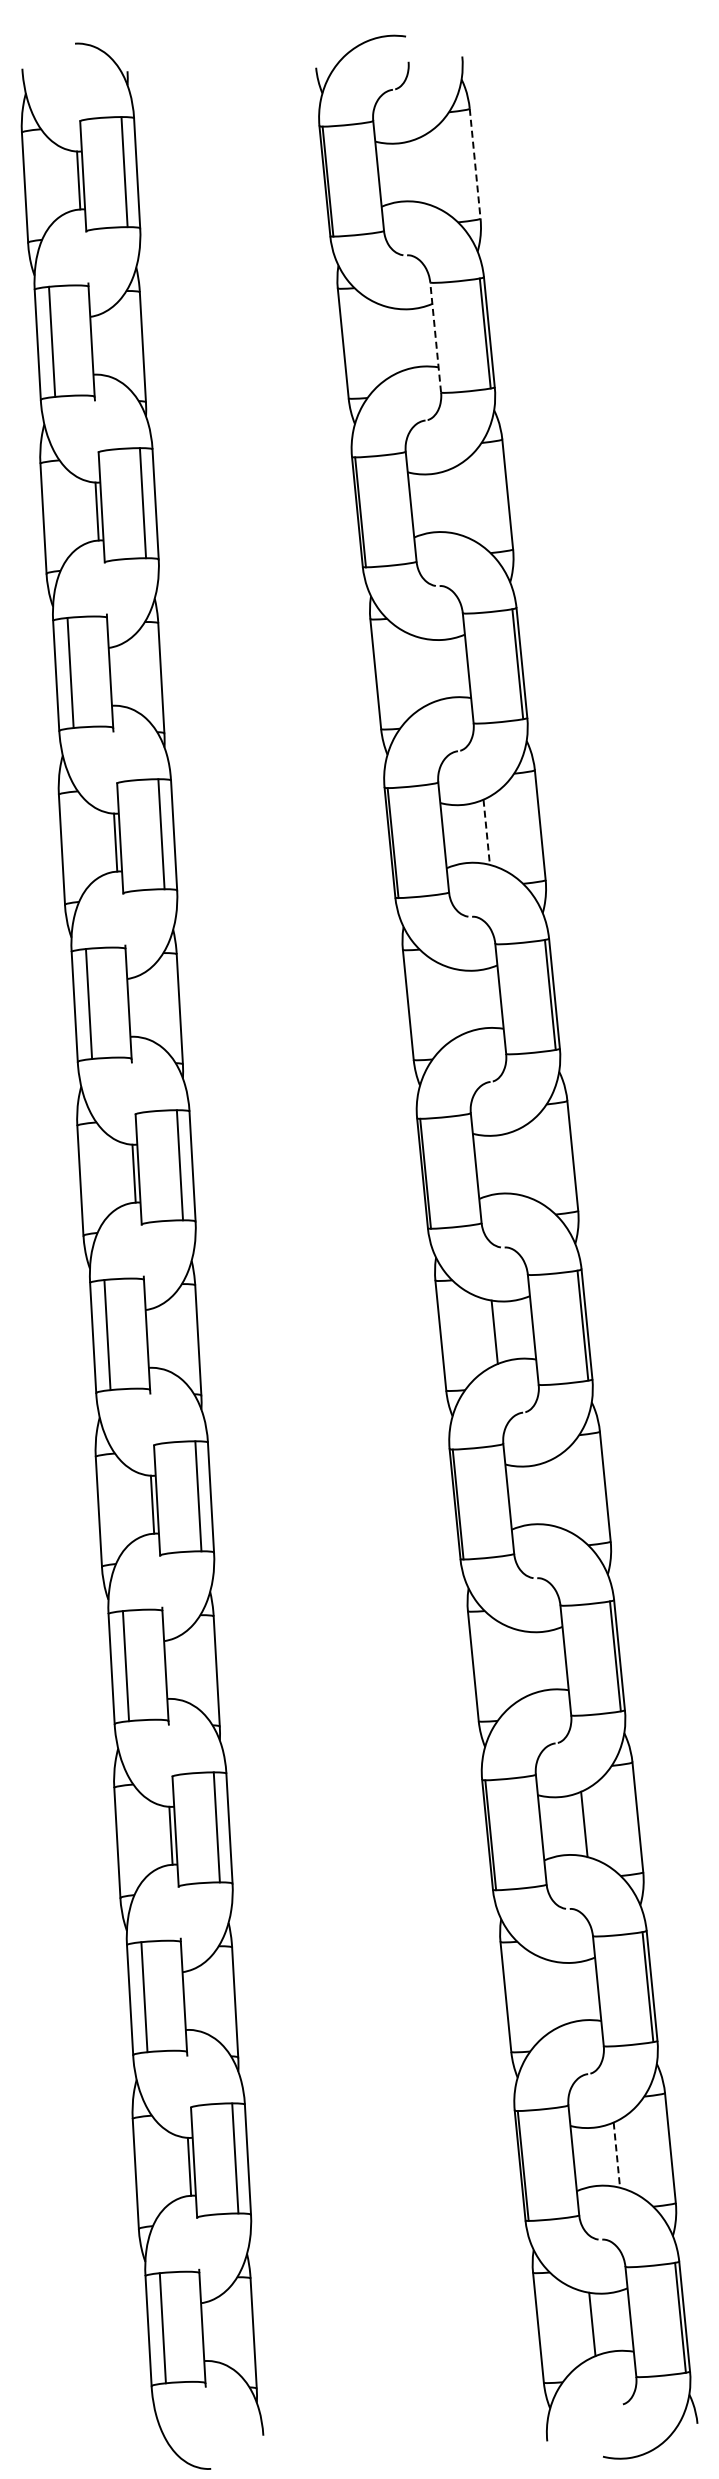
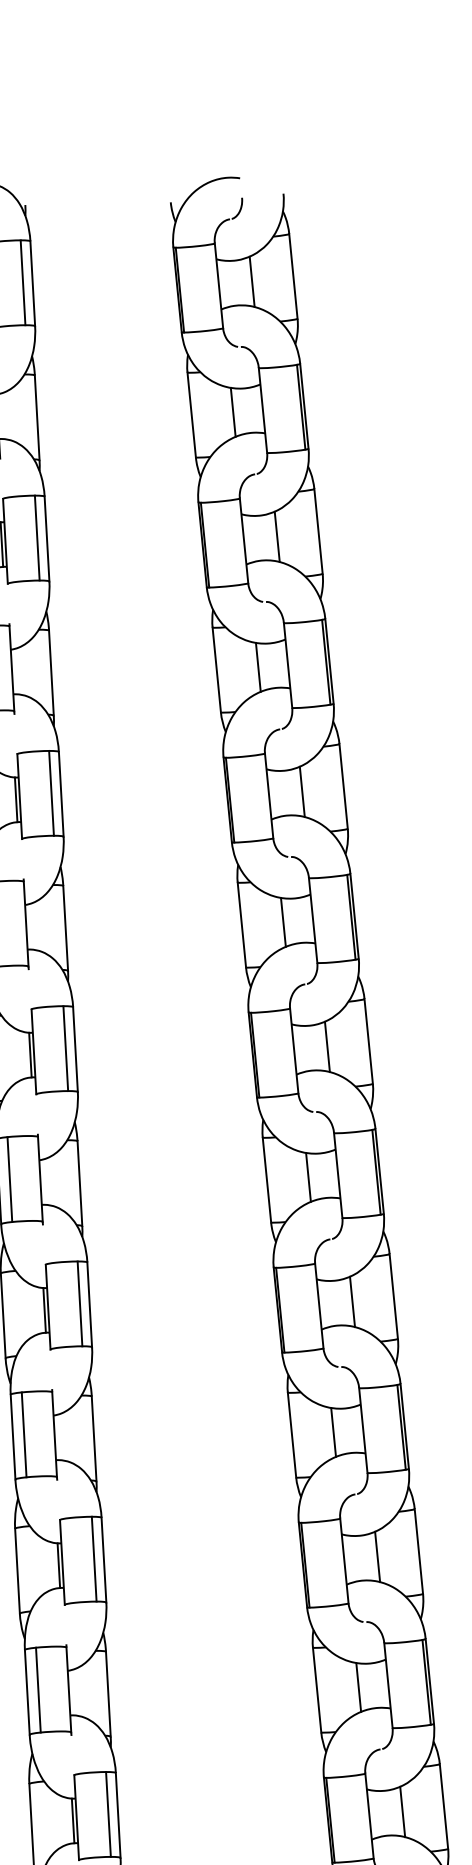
line: (475, 164) -> (293, 276), dashed -> solid
line: (421, 170) -> (252, 281), added
line: (435, 337) -> (262, 410), dashed -> solid
line: (397, 339) -> (233, 411), added
line: (453, 501) -> (276, 536), added
line: (429, 670) -> (258, 667), added
line: (486, 832) -> (302, 792), dashed -> solid
line: (462, 1001) -> (283, 922), added
line: (519, 1162) -> (327, 1046), added
line: (551, 1493) -> (352, 1301), added
line: (527, 1662) -> (333, 1432), added
line: (559, 1993) -> (358, 1687), added
line: (616, 2155) -> (402, 1812), dashed -> solid

